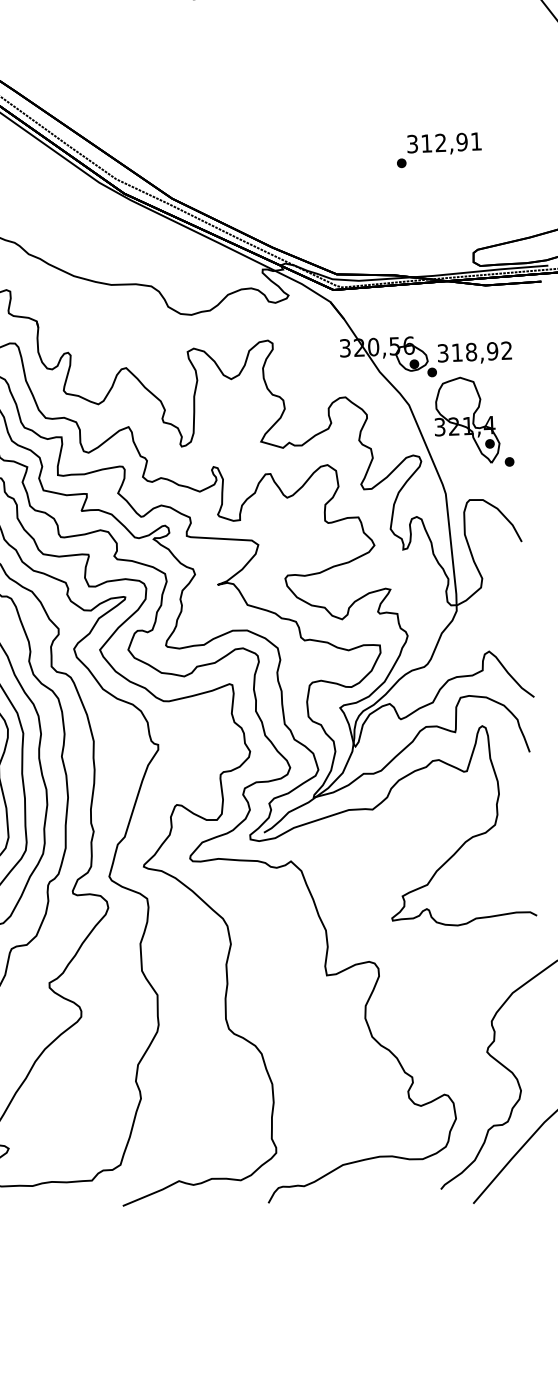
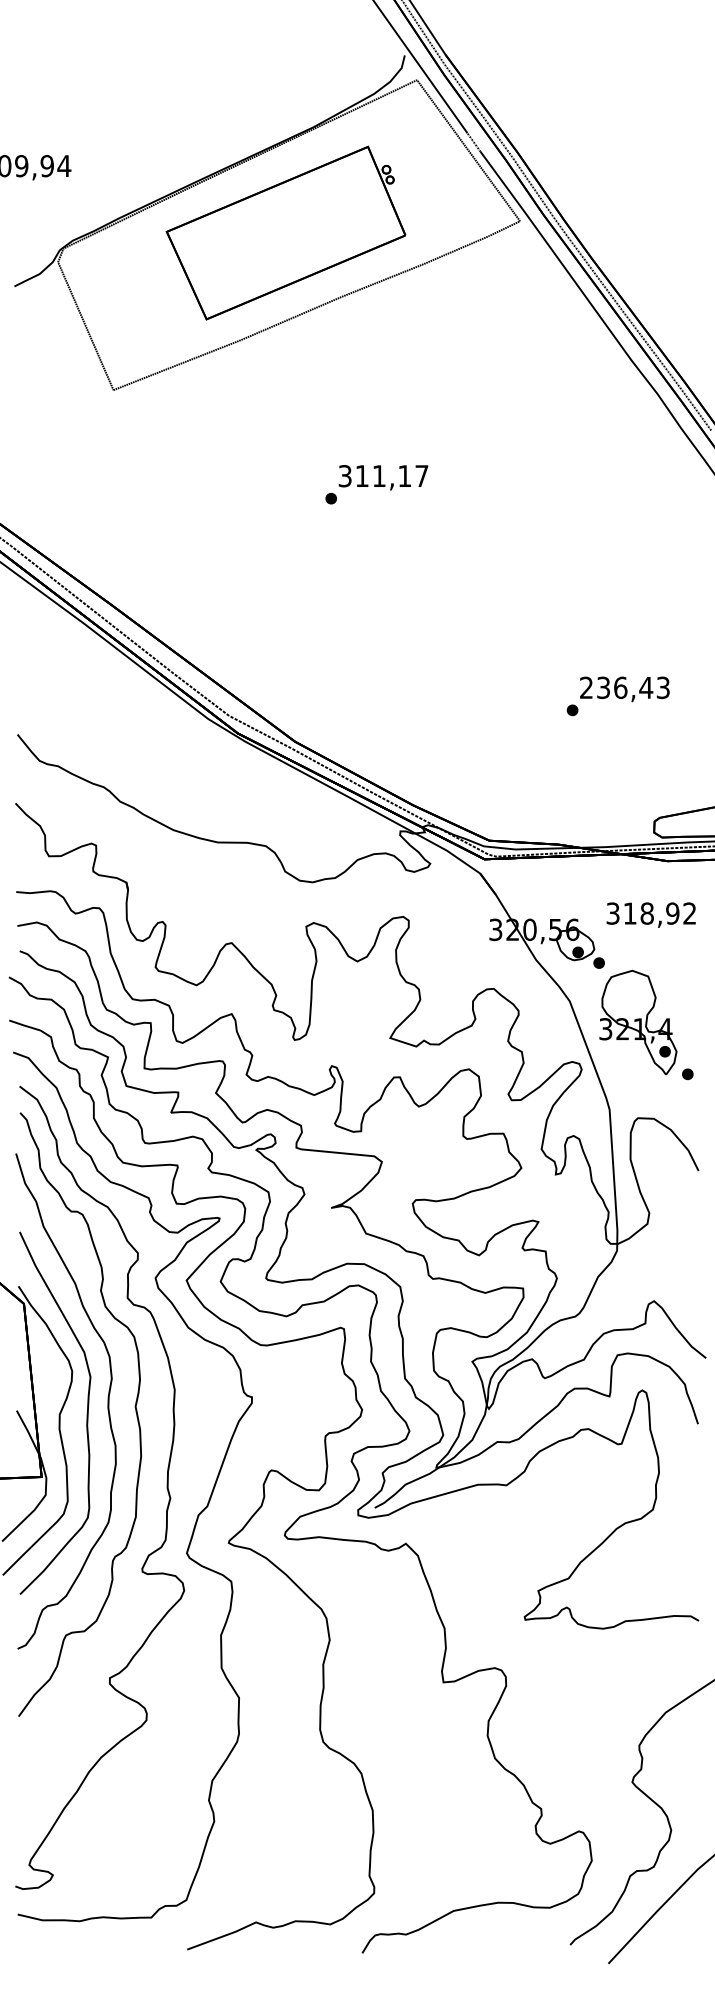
text: (444, 142) -> (624, 687), 312,91 -> 236,43
text: (474, 352) -> (650, 914), moved

